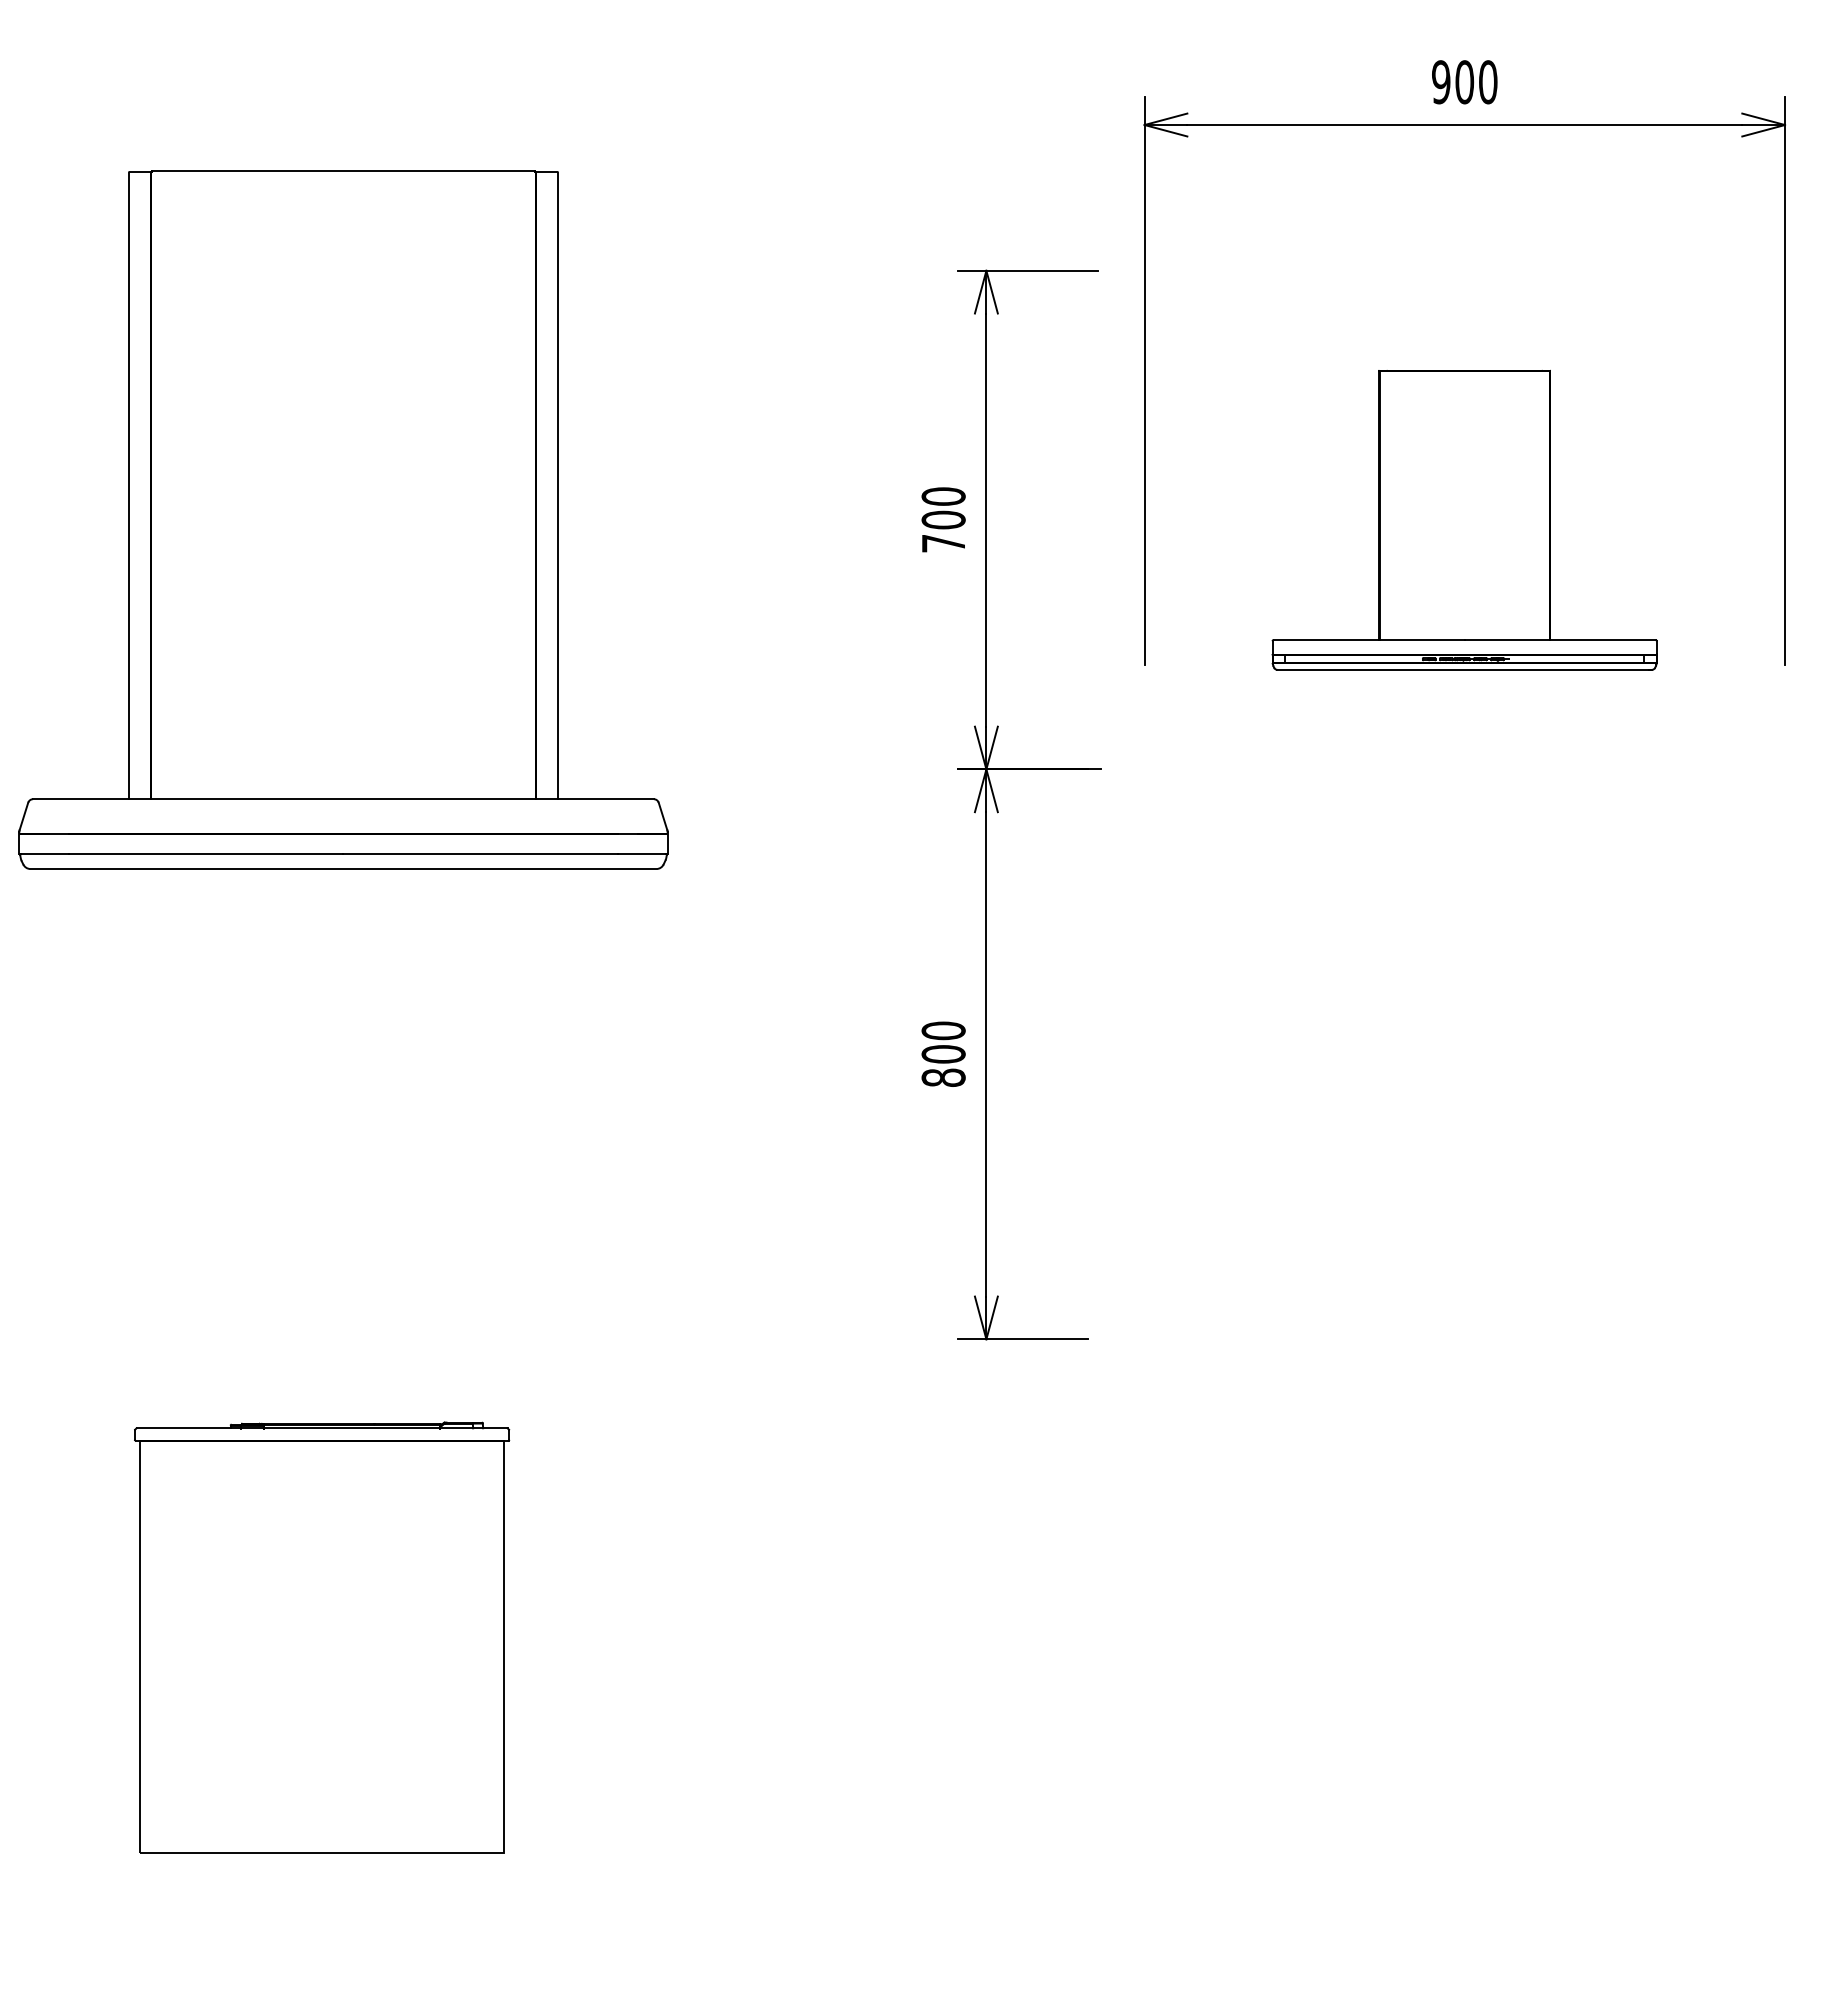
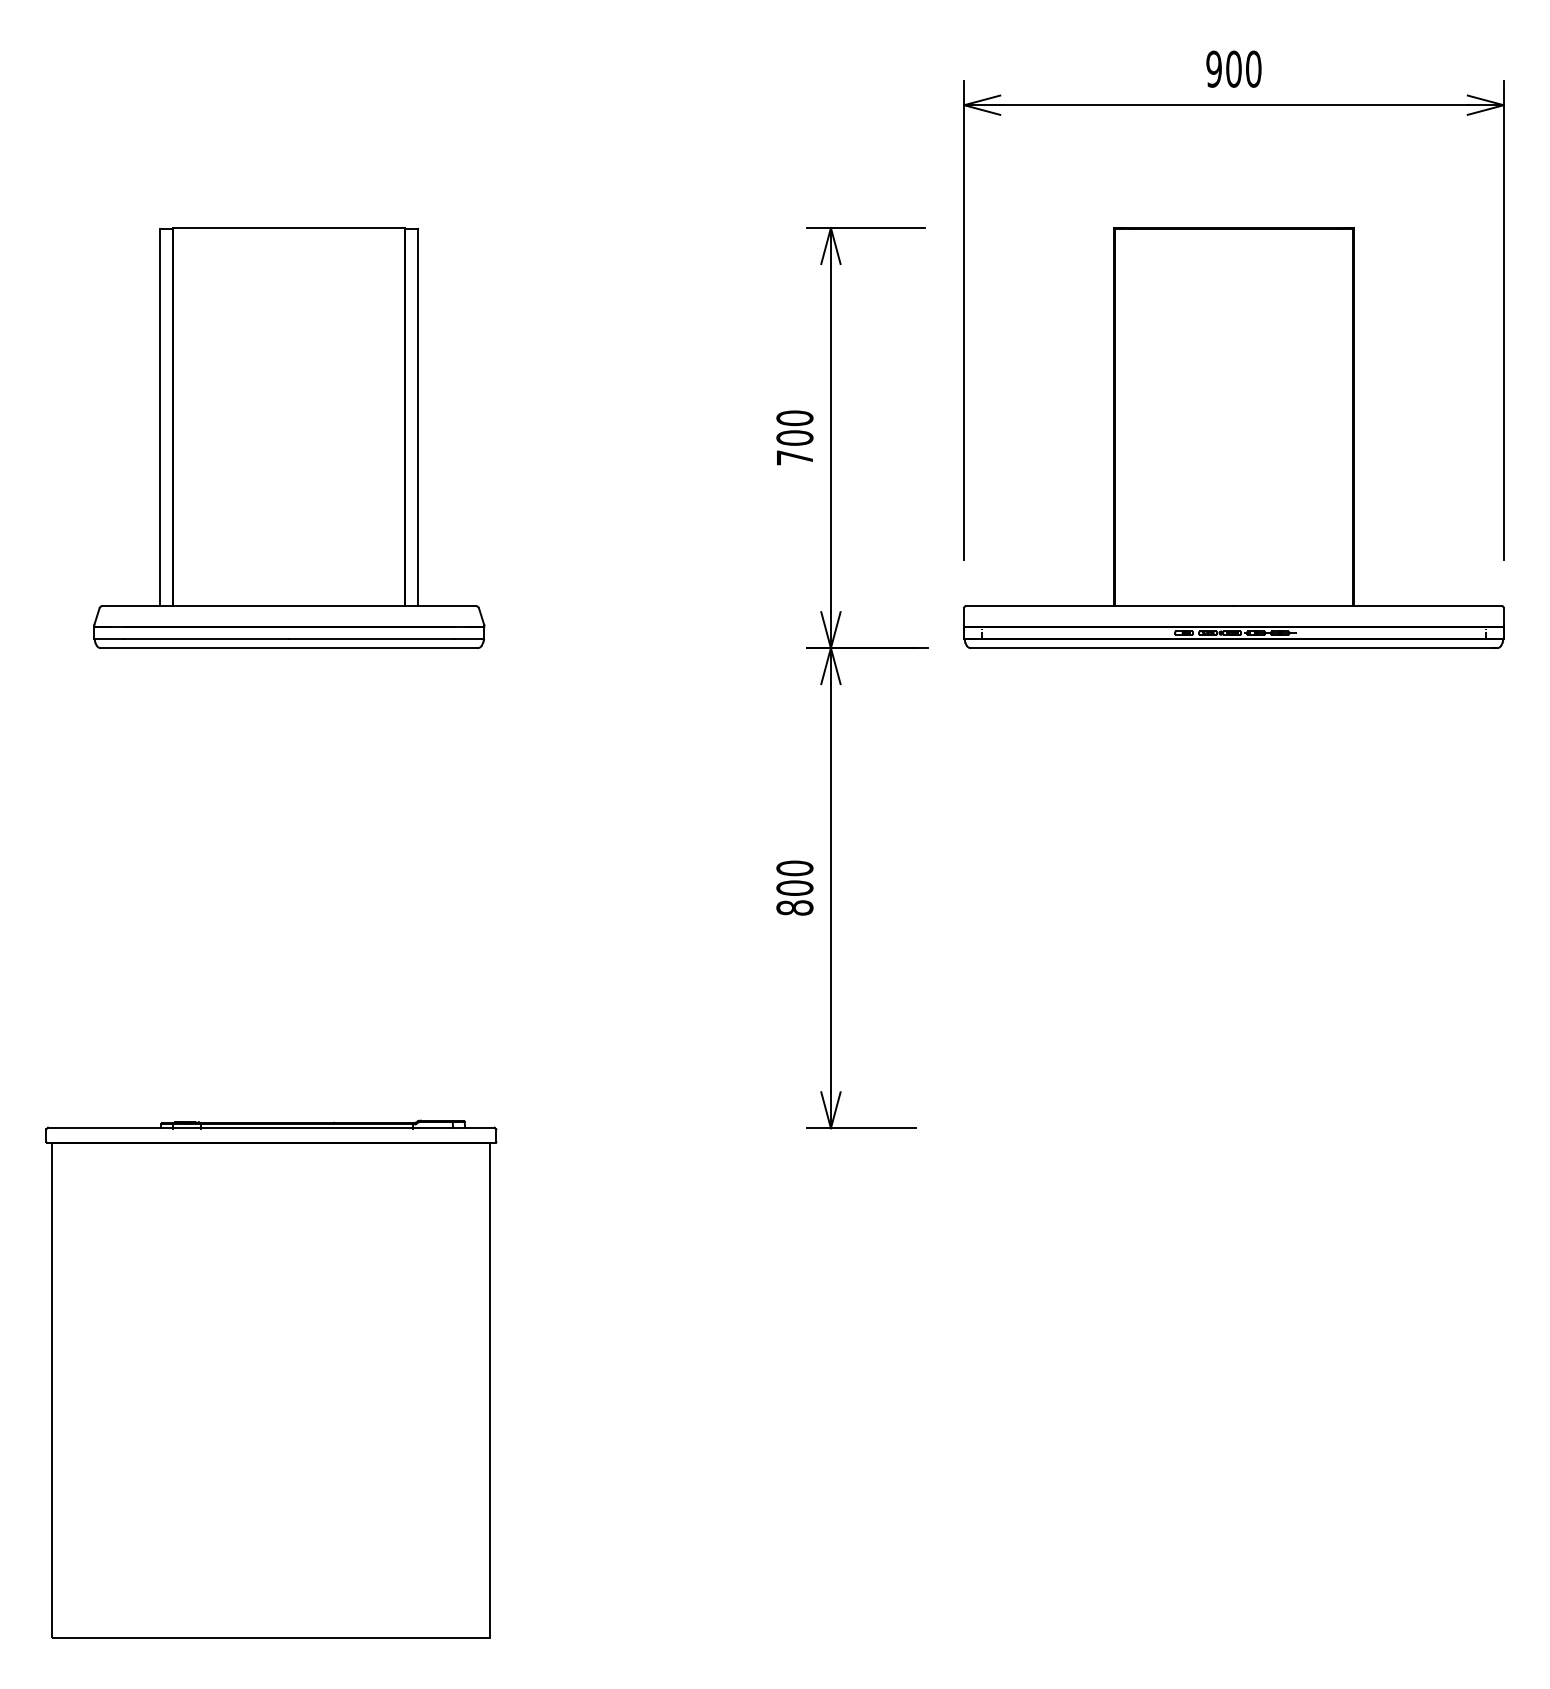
part: (343, 520) -> (289, 438), size x0.71
part: (1464, 520) -> (1233, 438), size x1.67
part: (321, 1637) -> (270, 1379), size x1.43

